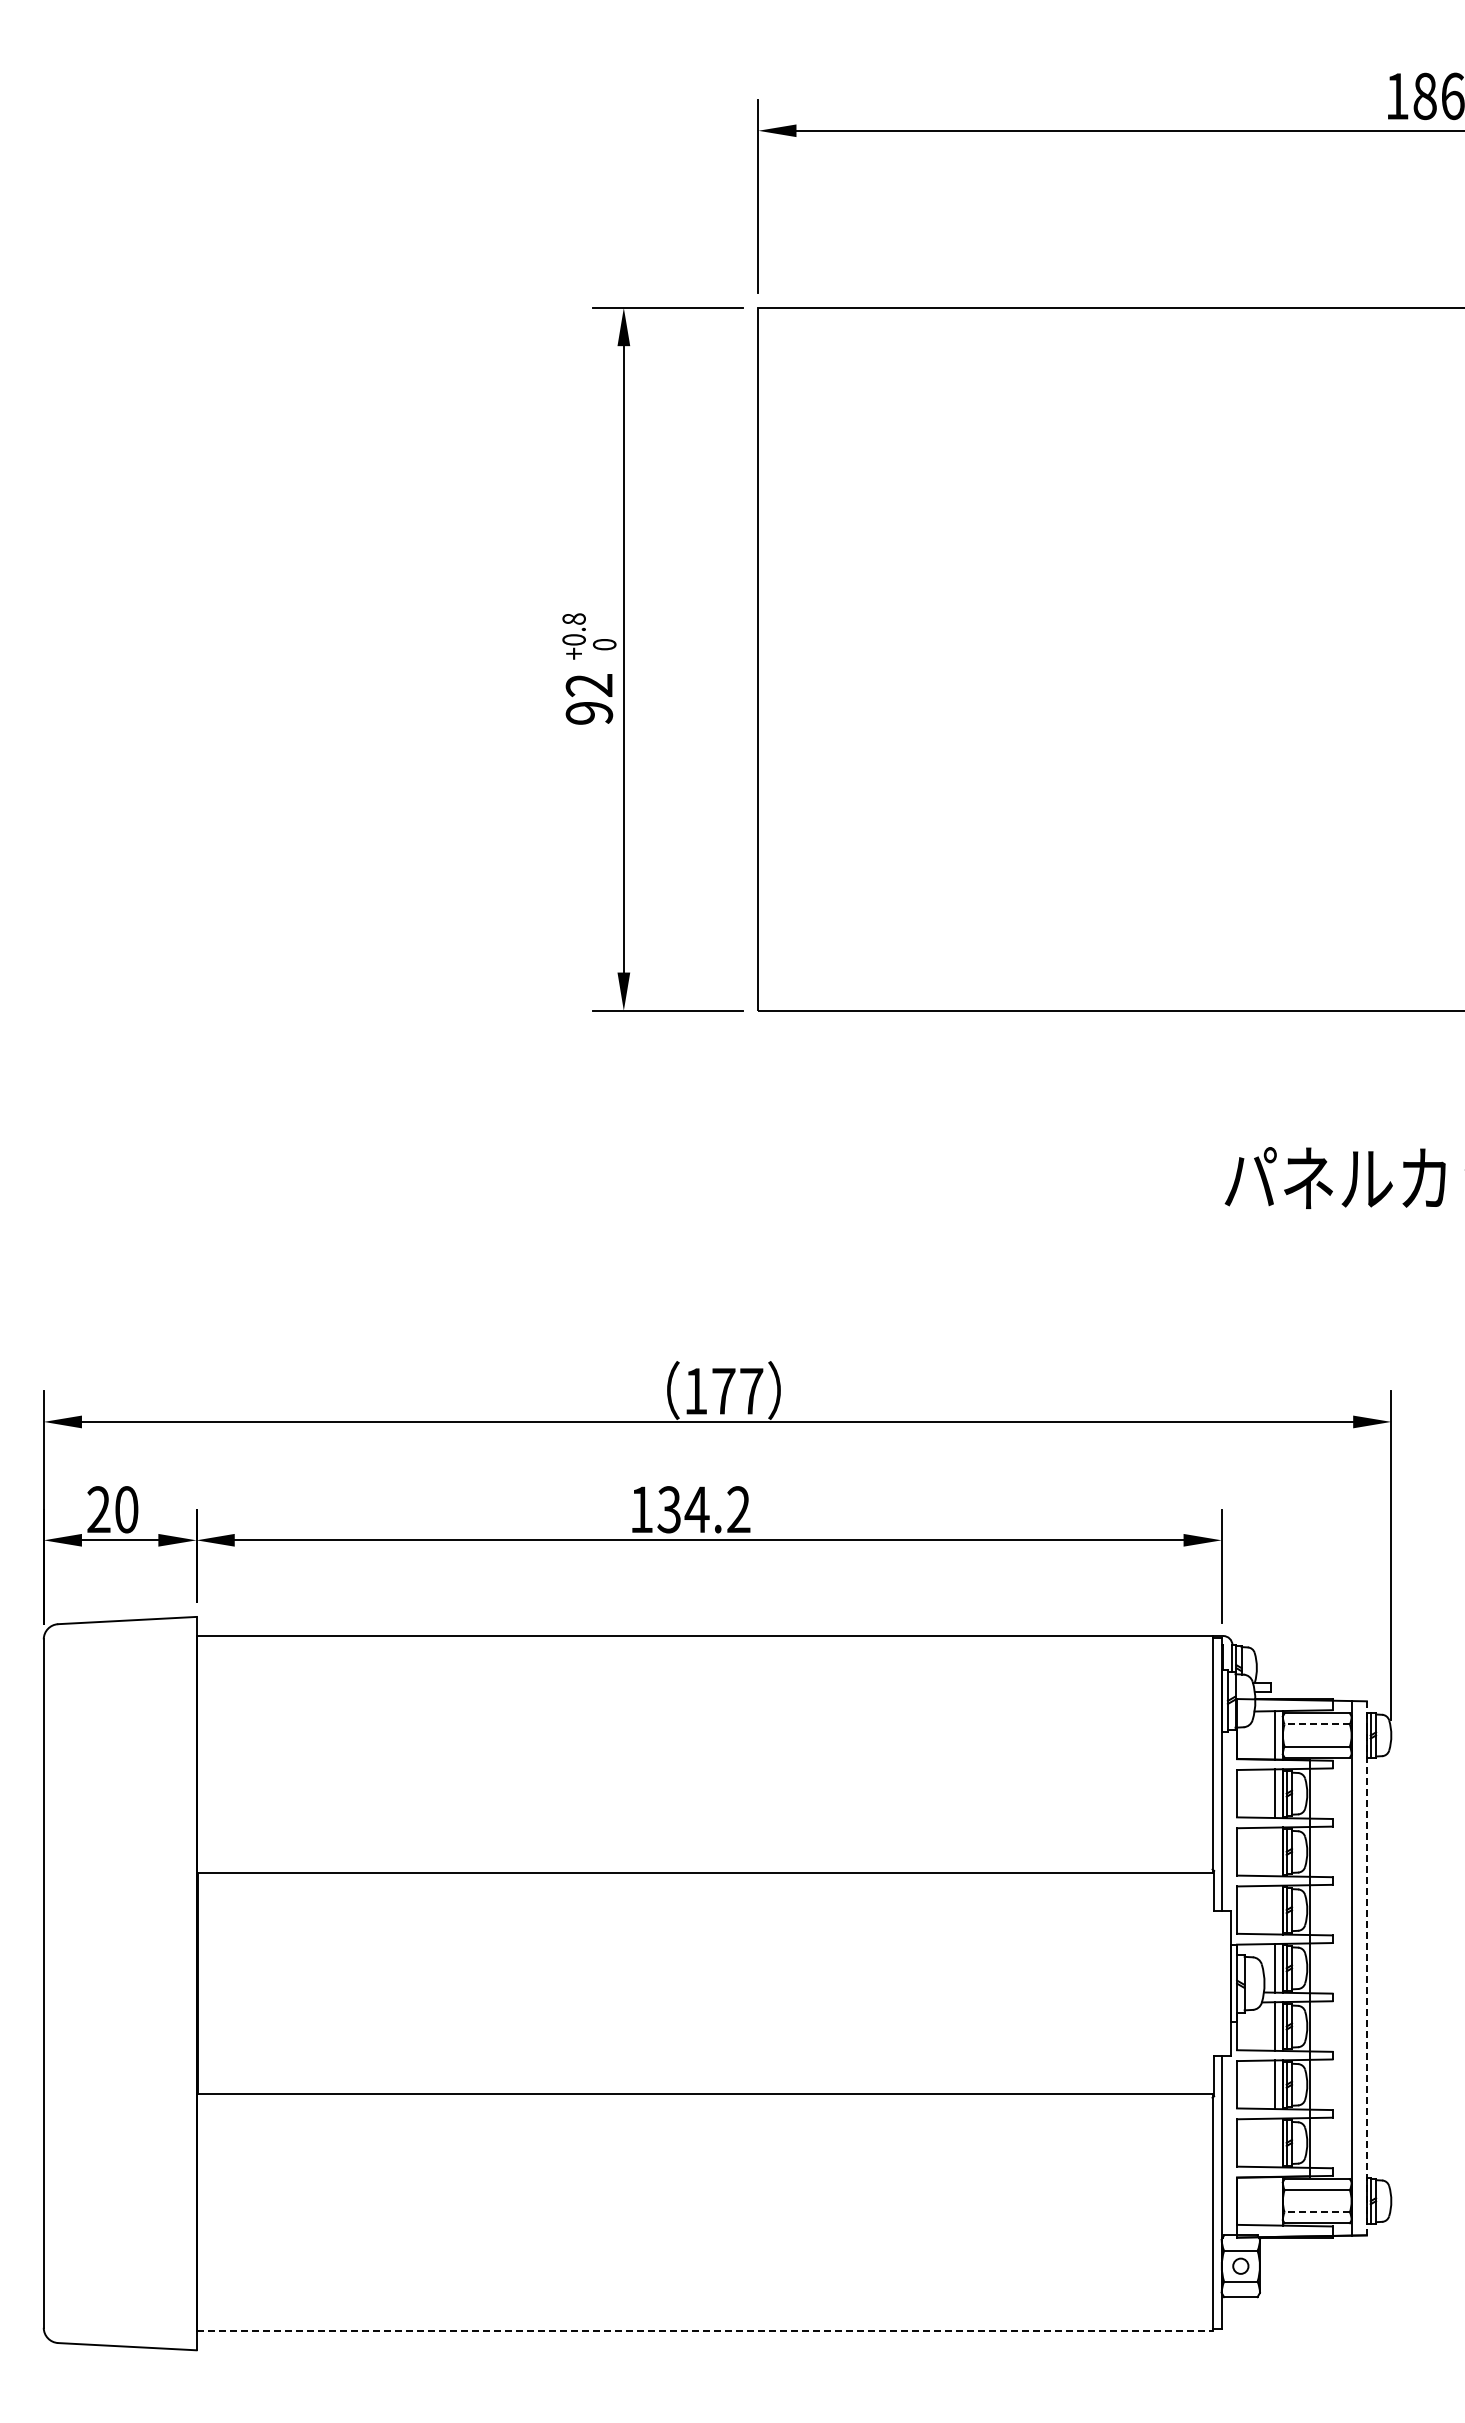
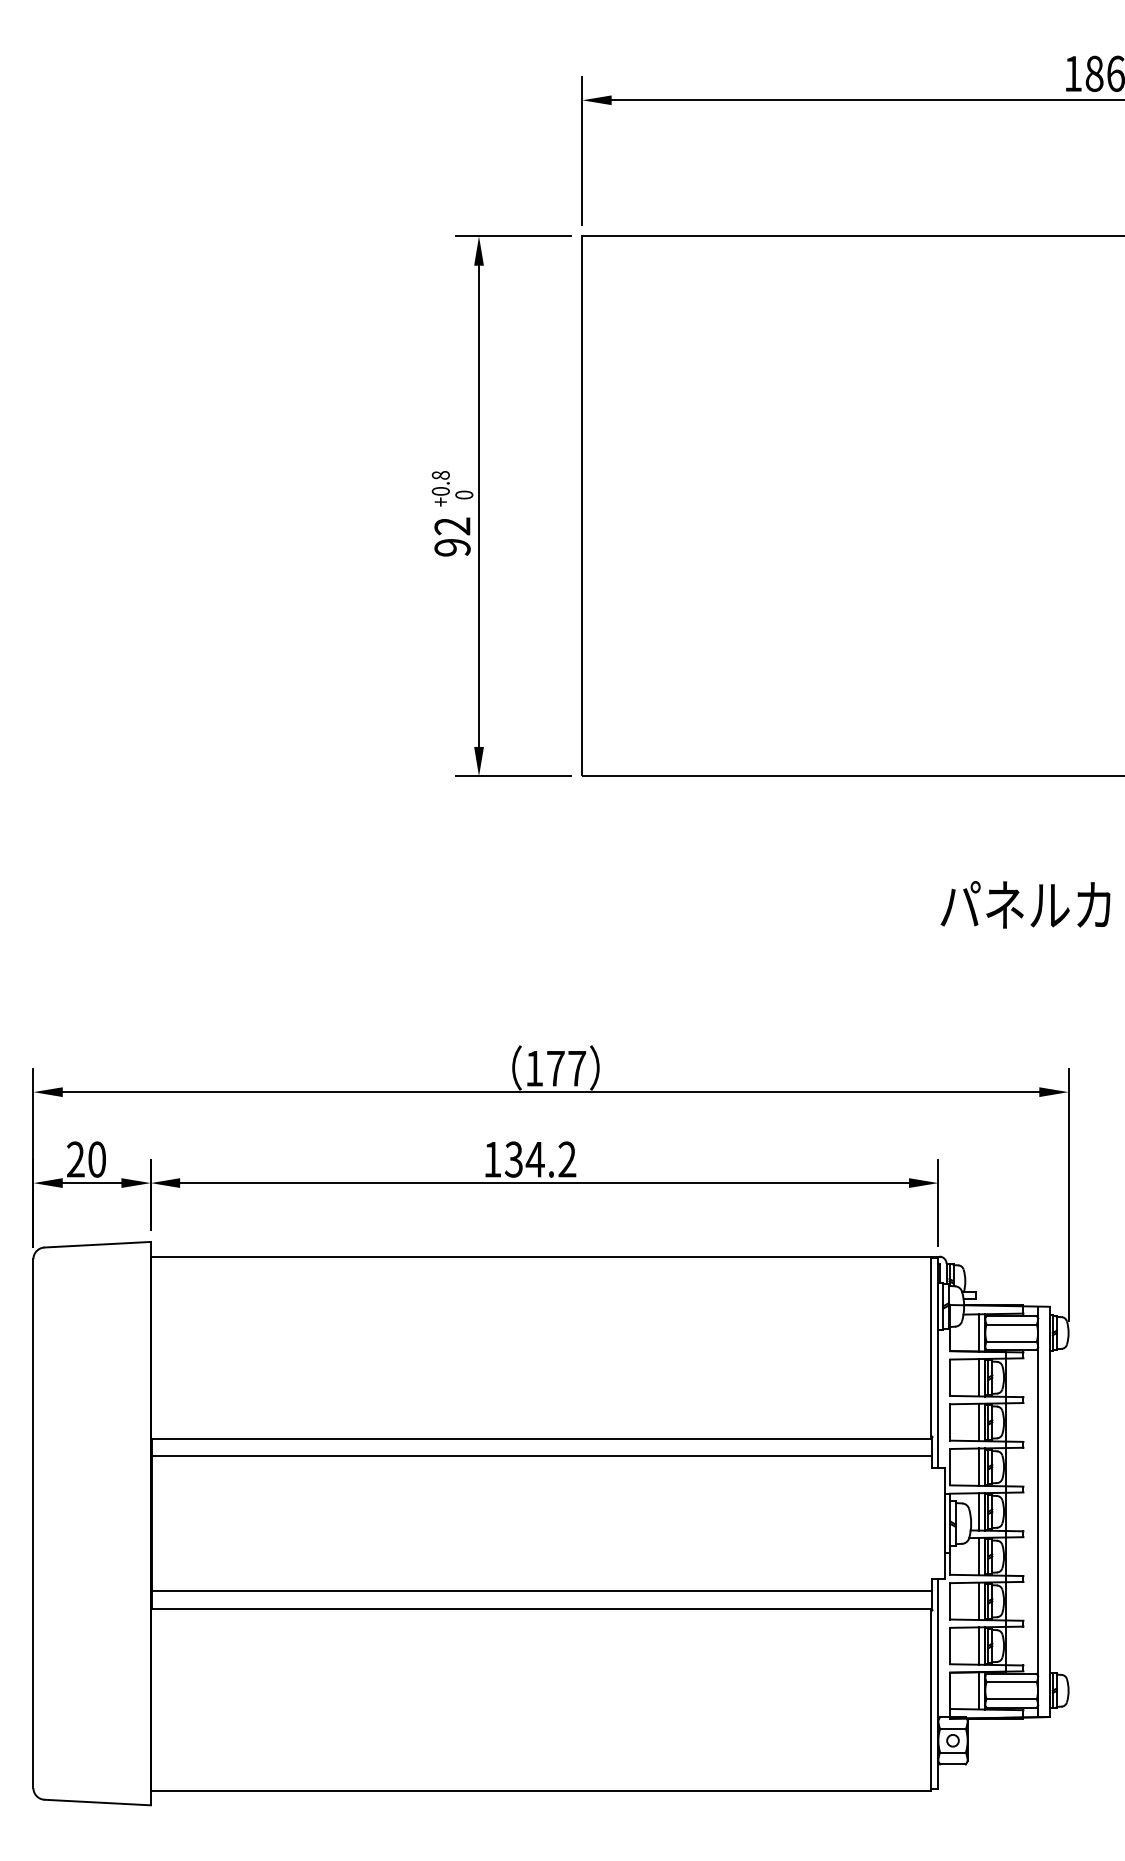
line: (1317, 1724) -> (1011, 1324), dashed -> solid
line: (1275, 1851) -> (979, 1422), added
line: (706, 1895) -> (542, 1455), added
line: (1275, 1909) -> (979, 1466), added
line: (1366, 1968) -> (1049, 1512), dashed -> solid
line: (706, 2071) -> (542, 1591), added
line: (1275, 2142) -> (979, 1645), added
line: (1275, 2200) -> (979, 1690), added
line: (1317, 2212) -> (1011, 1699), dashed -> solid
line: (705, 2331) -> (541, 1790), dashed -> solid

